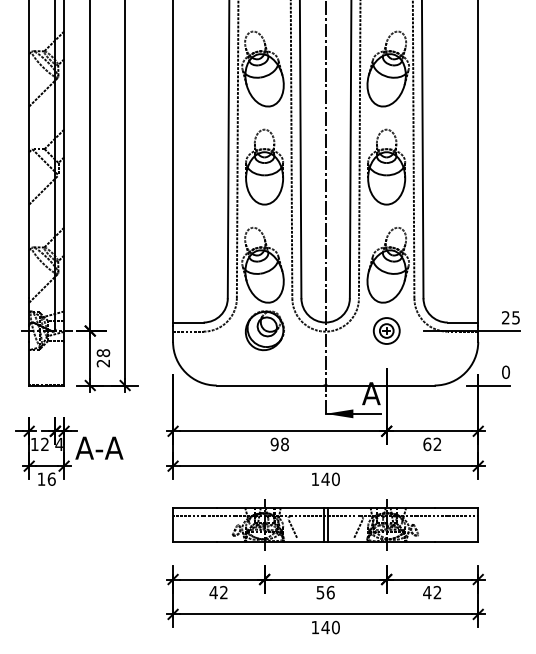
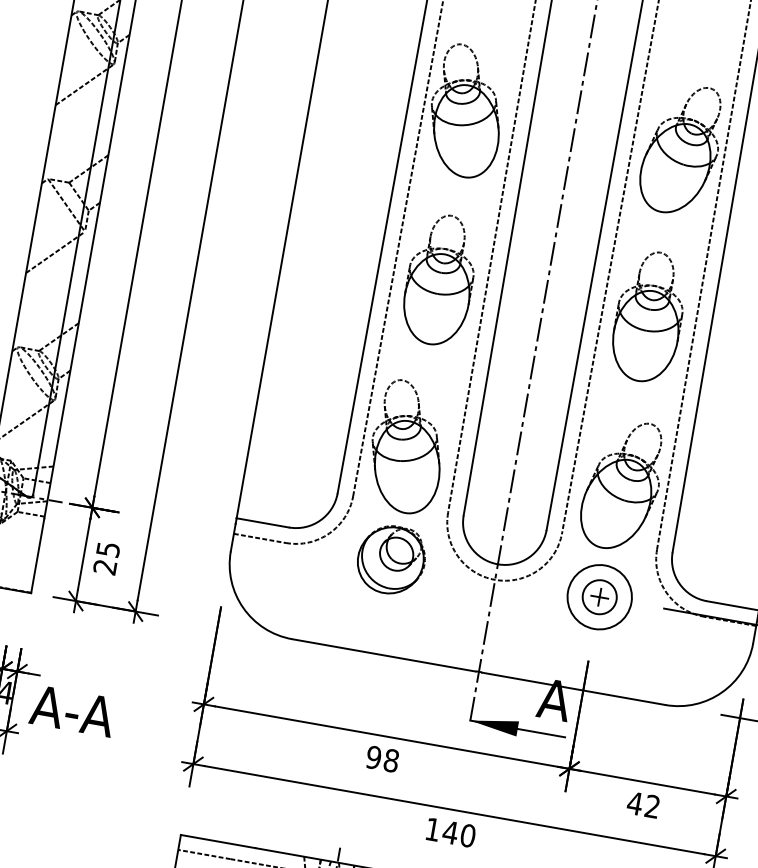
part: (386, 330) -> (599, 596), size x1.43
text: (103, 353) -> (108, 550), 28 -> 25
text: (427, 444) -> (635, 803), 62 -> 42

